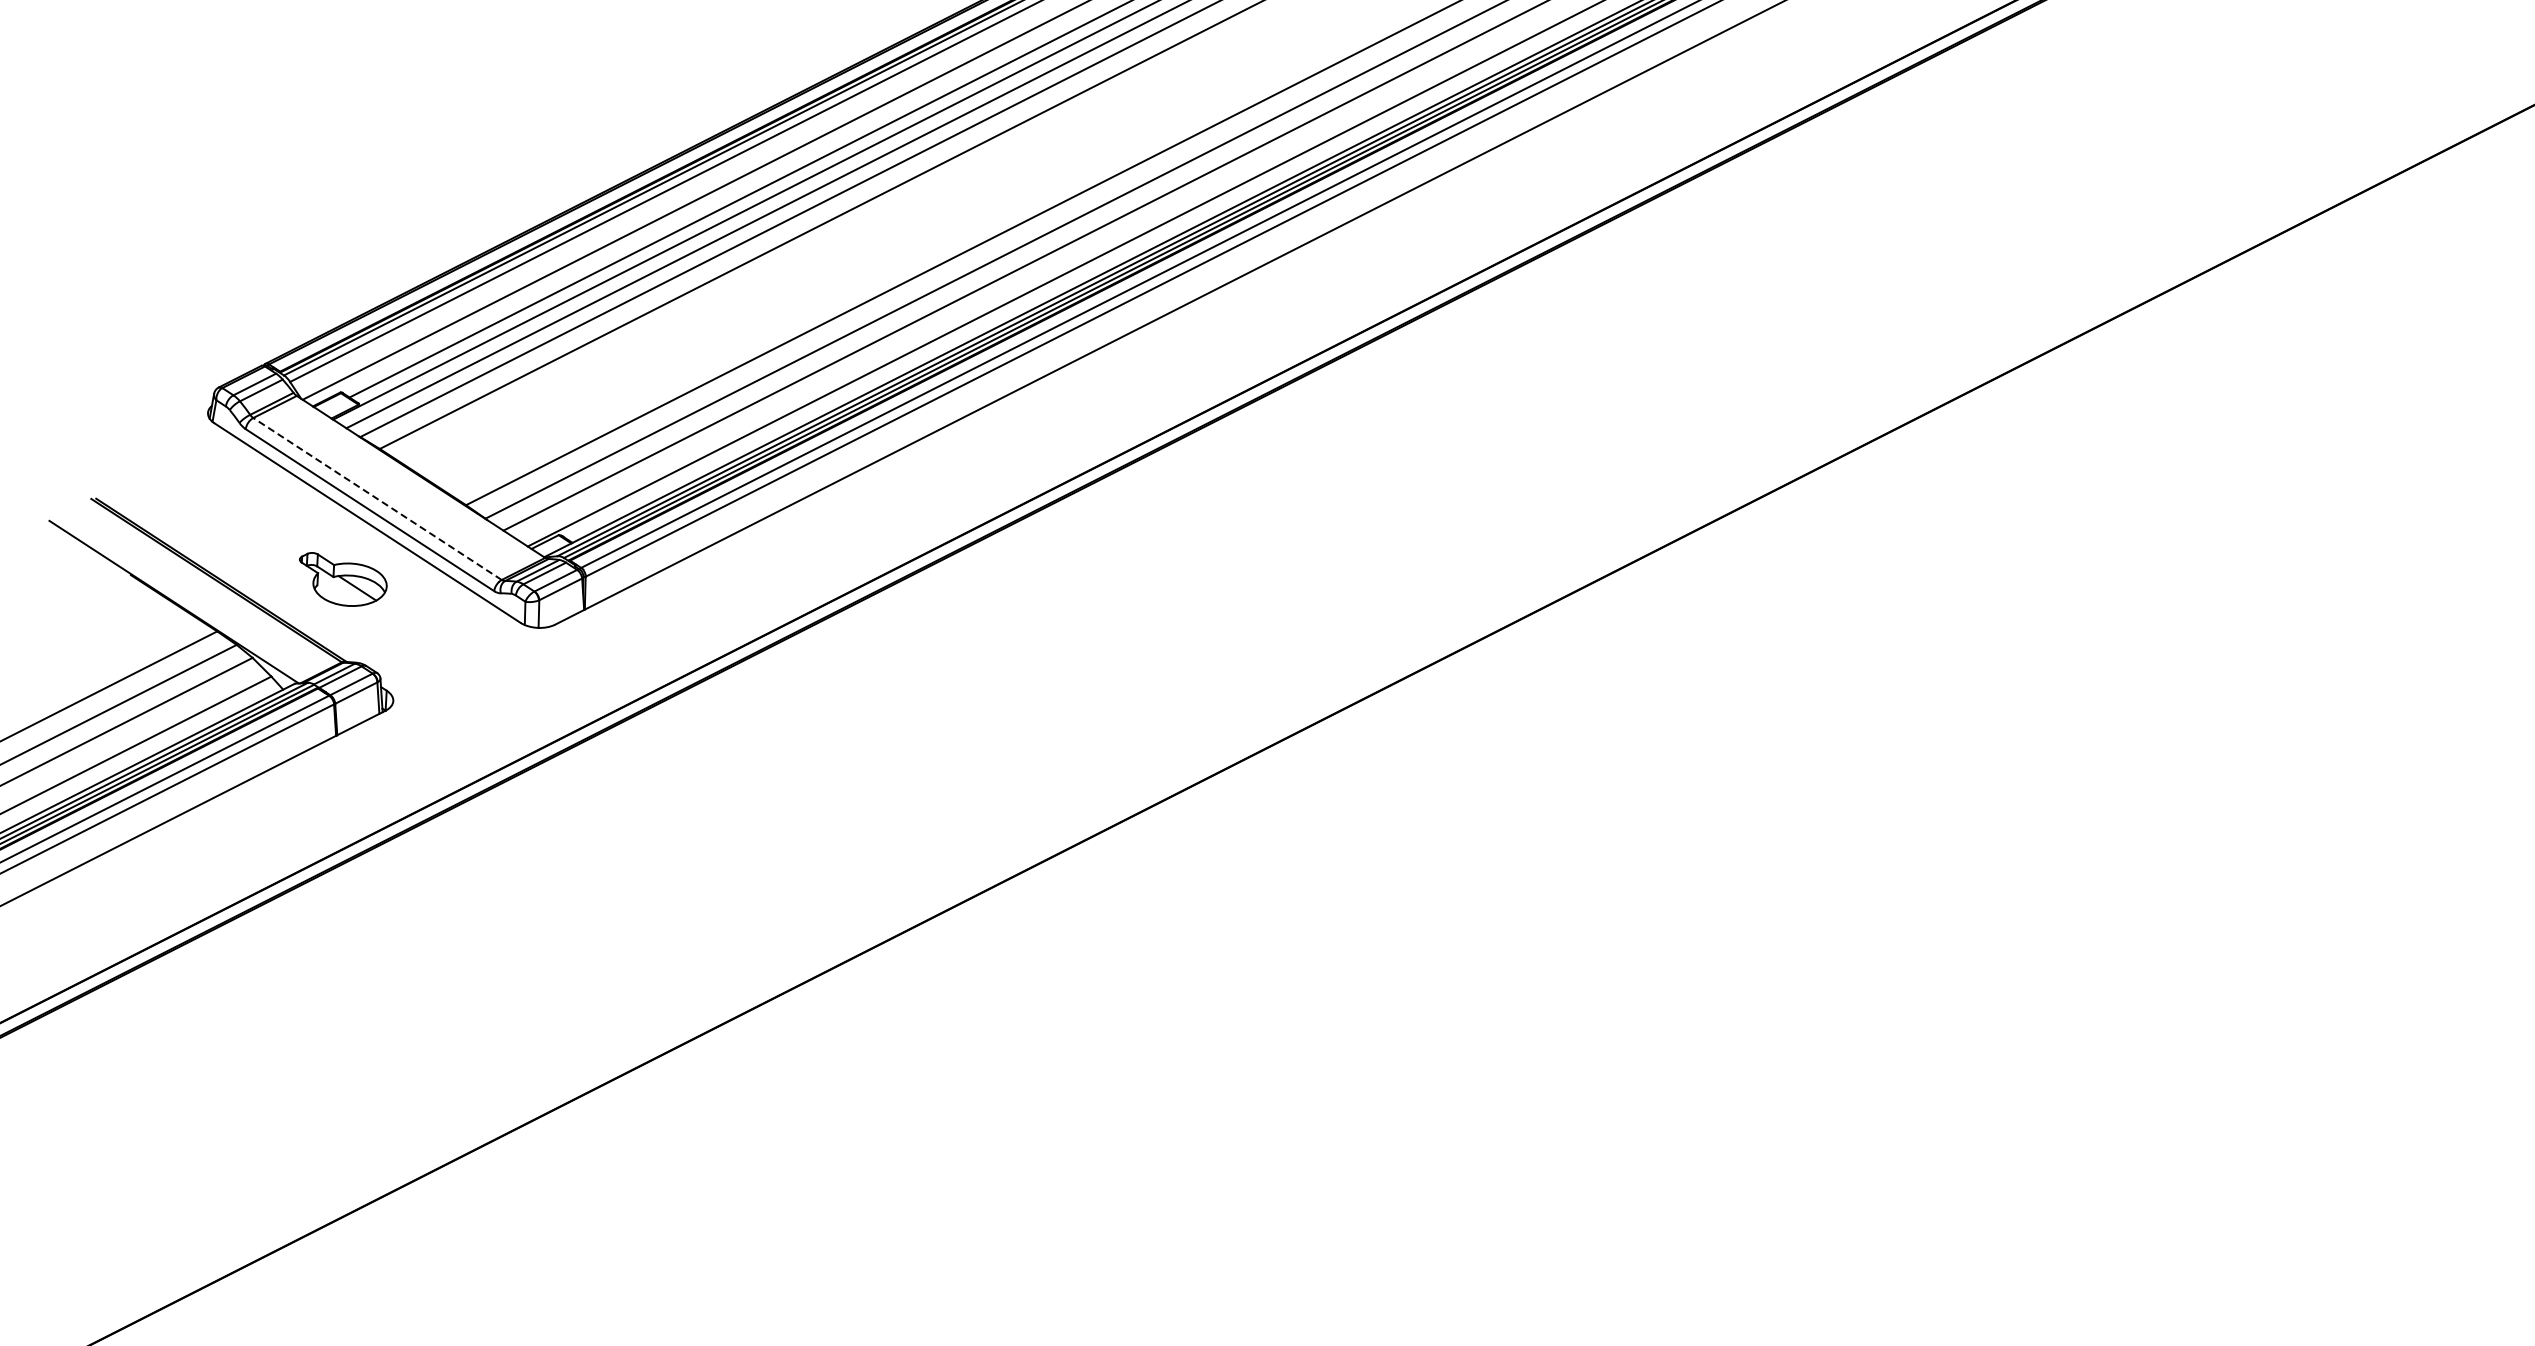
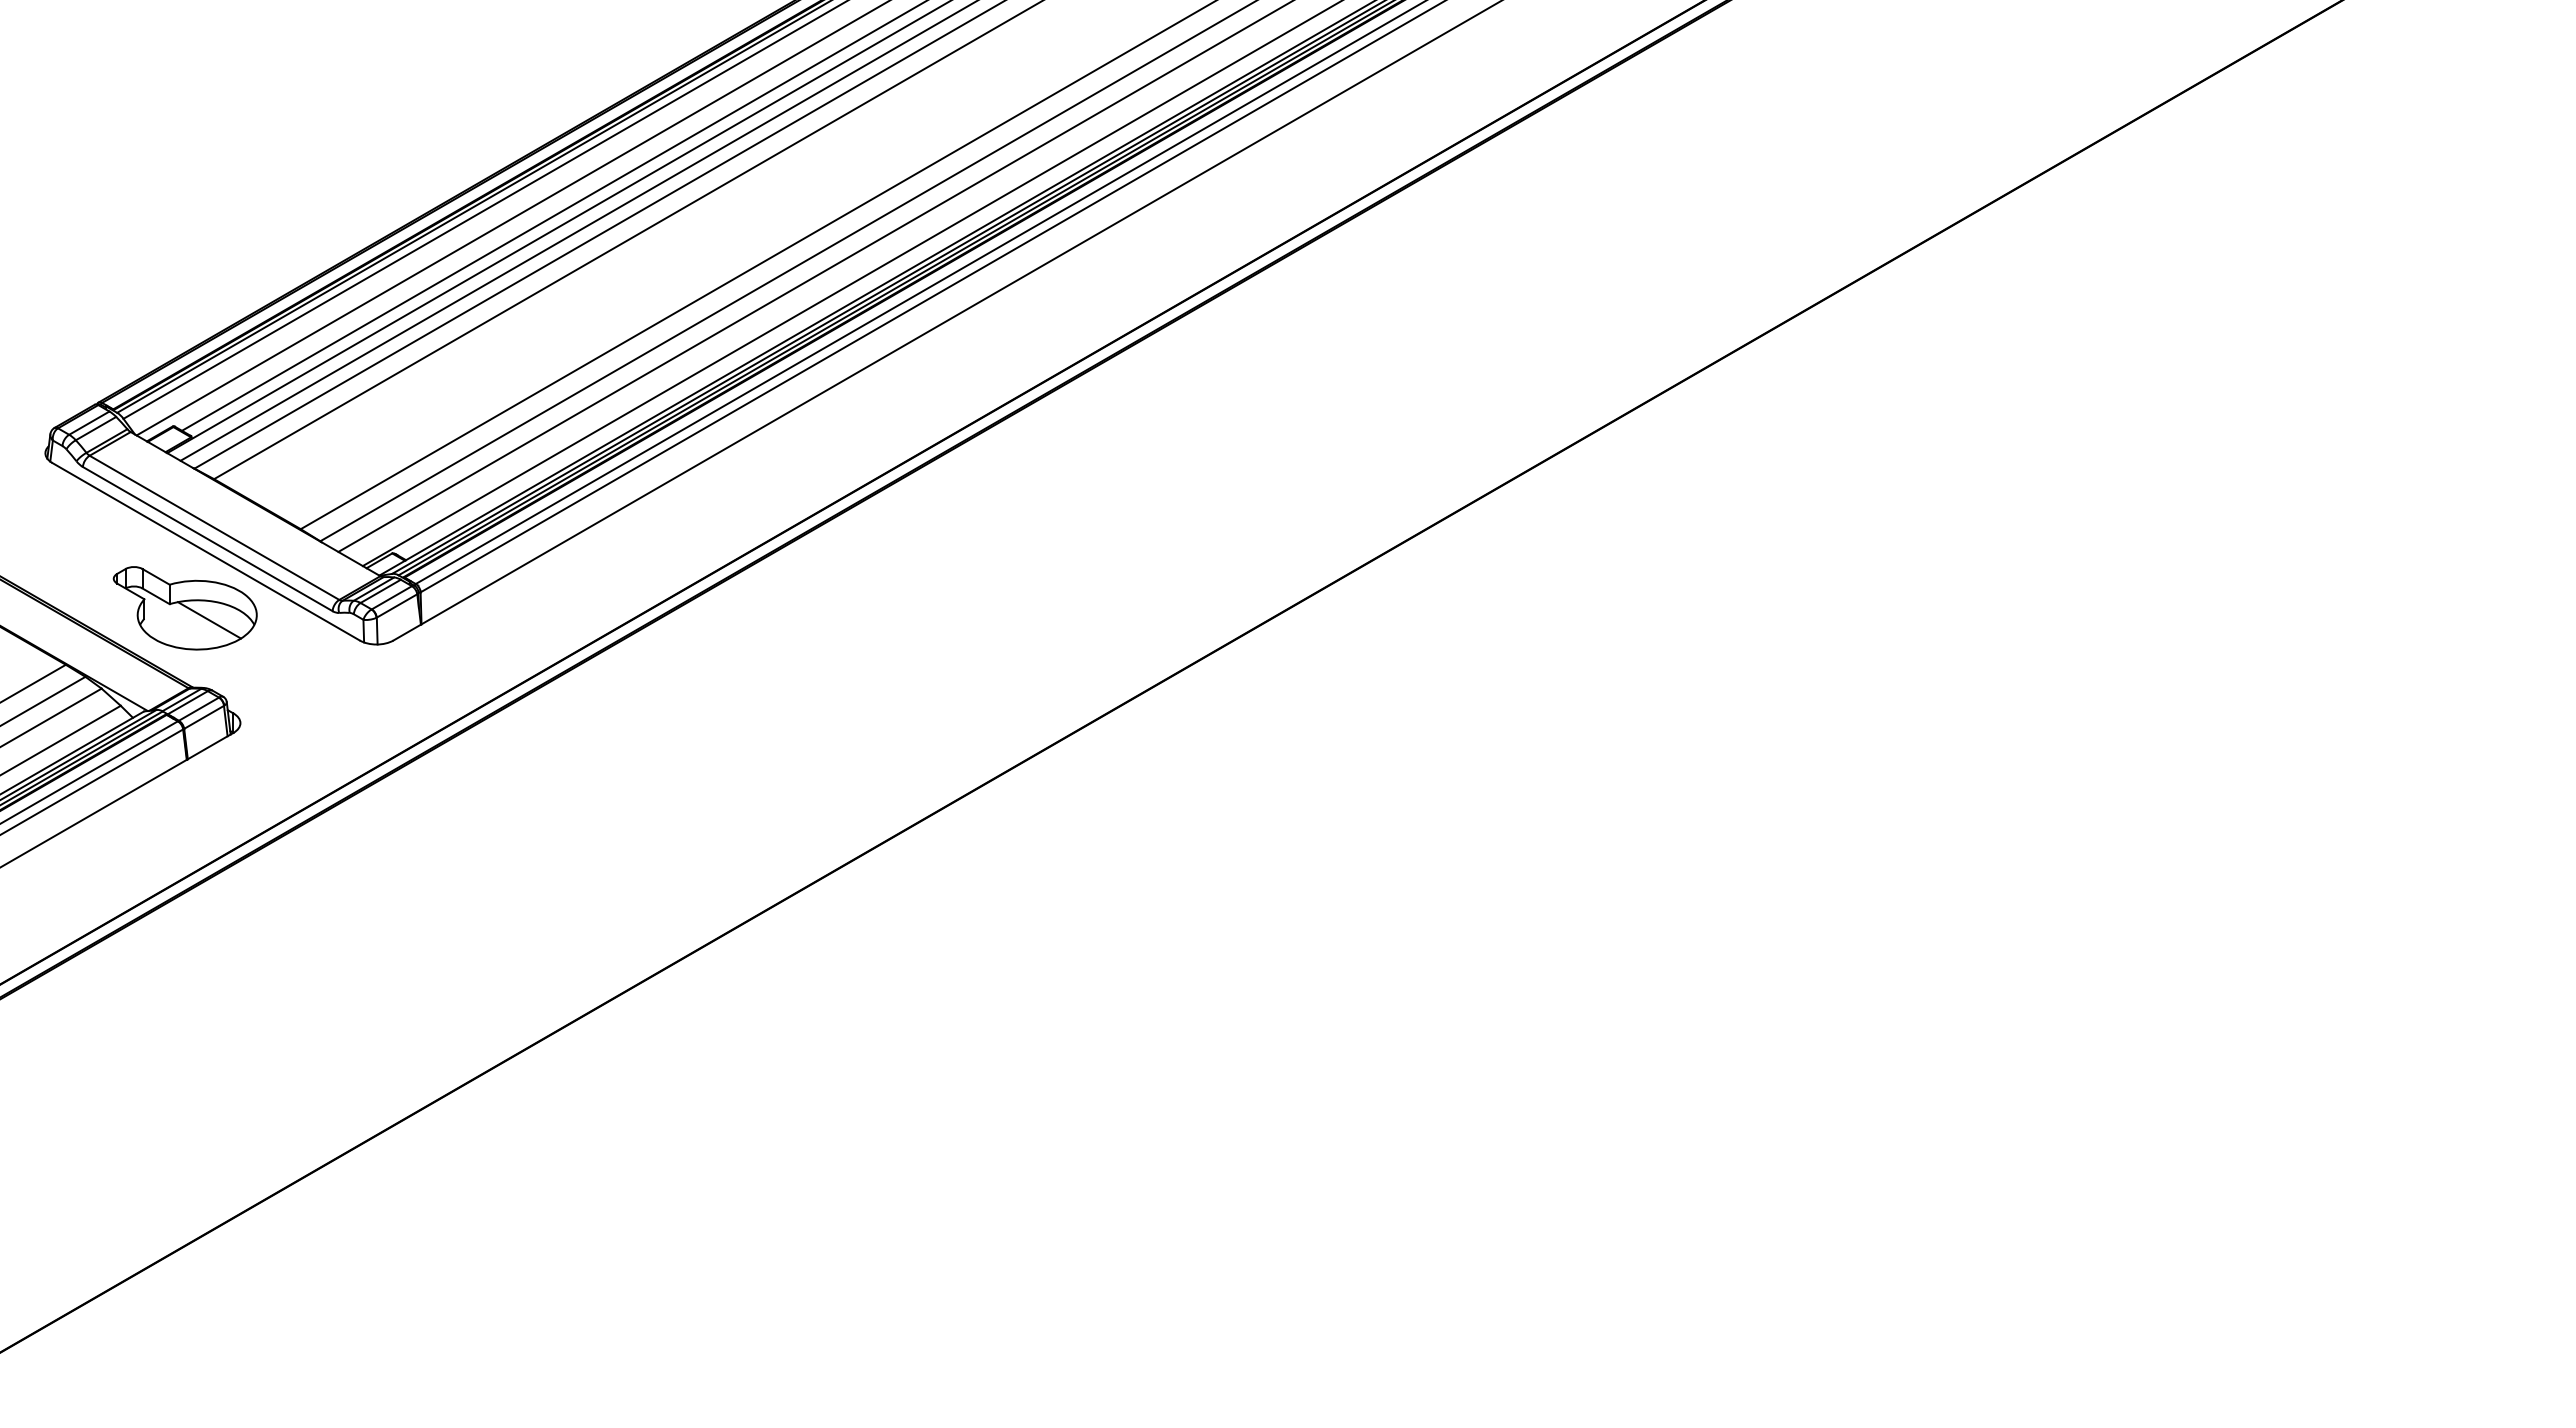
line: (377, 498) -> (214, 527), dashed -> solid
part: (342, 580) -> (184, 608), size x1.67

